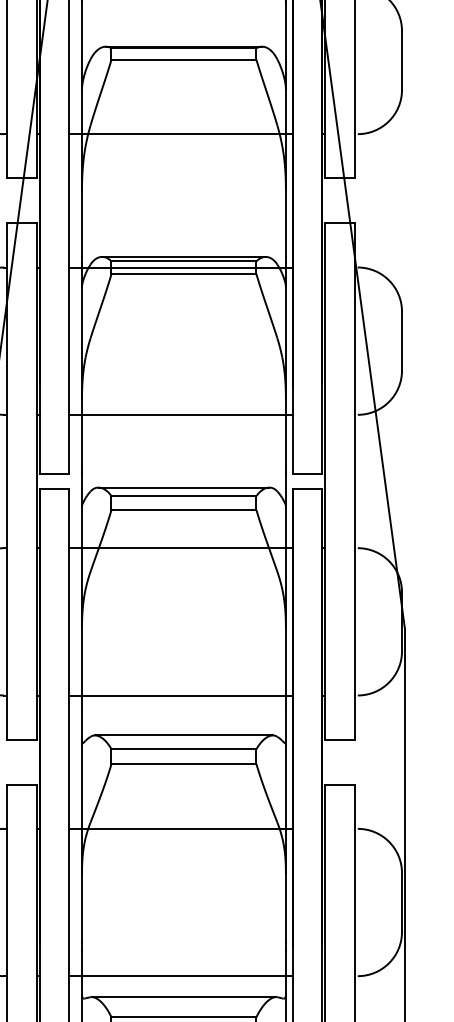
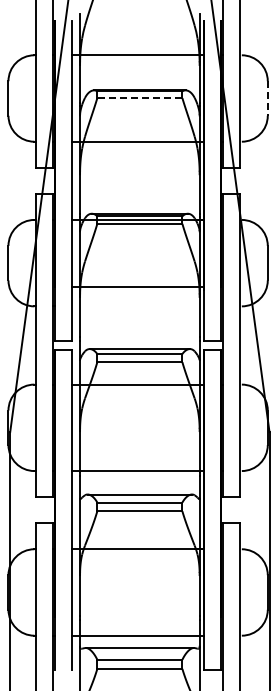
line: (183, 60) -> (139, 98), solid -> dashed
line: (401, 62) -> (267, 99), solid -> dashed
line: (179, 415) -> (137, 287), moved

